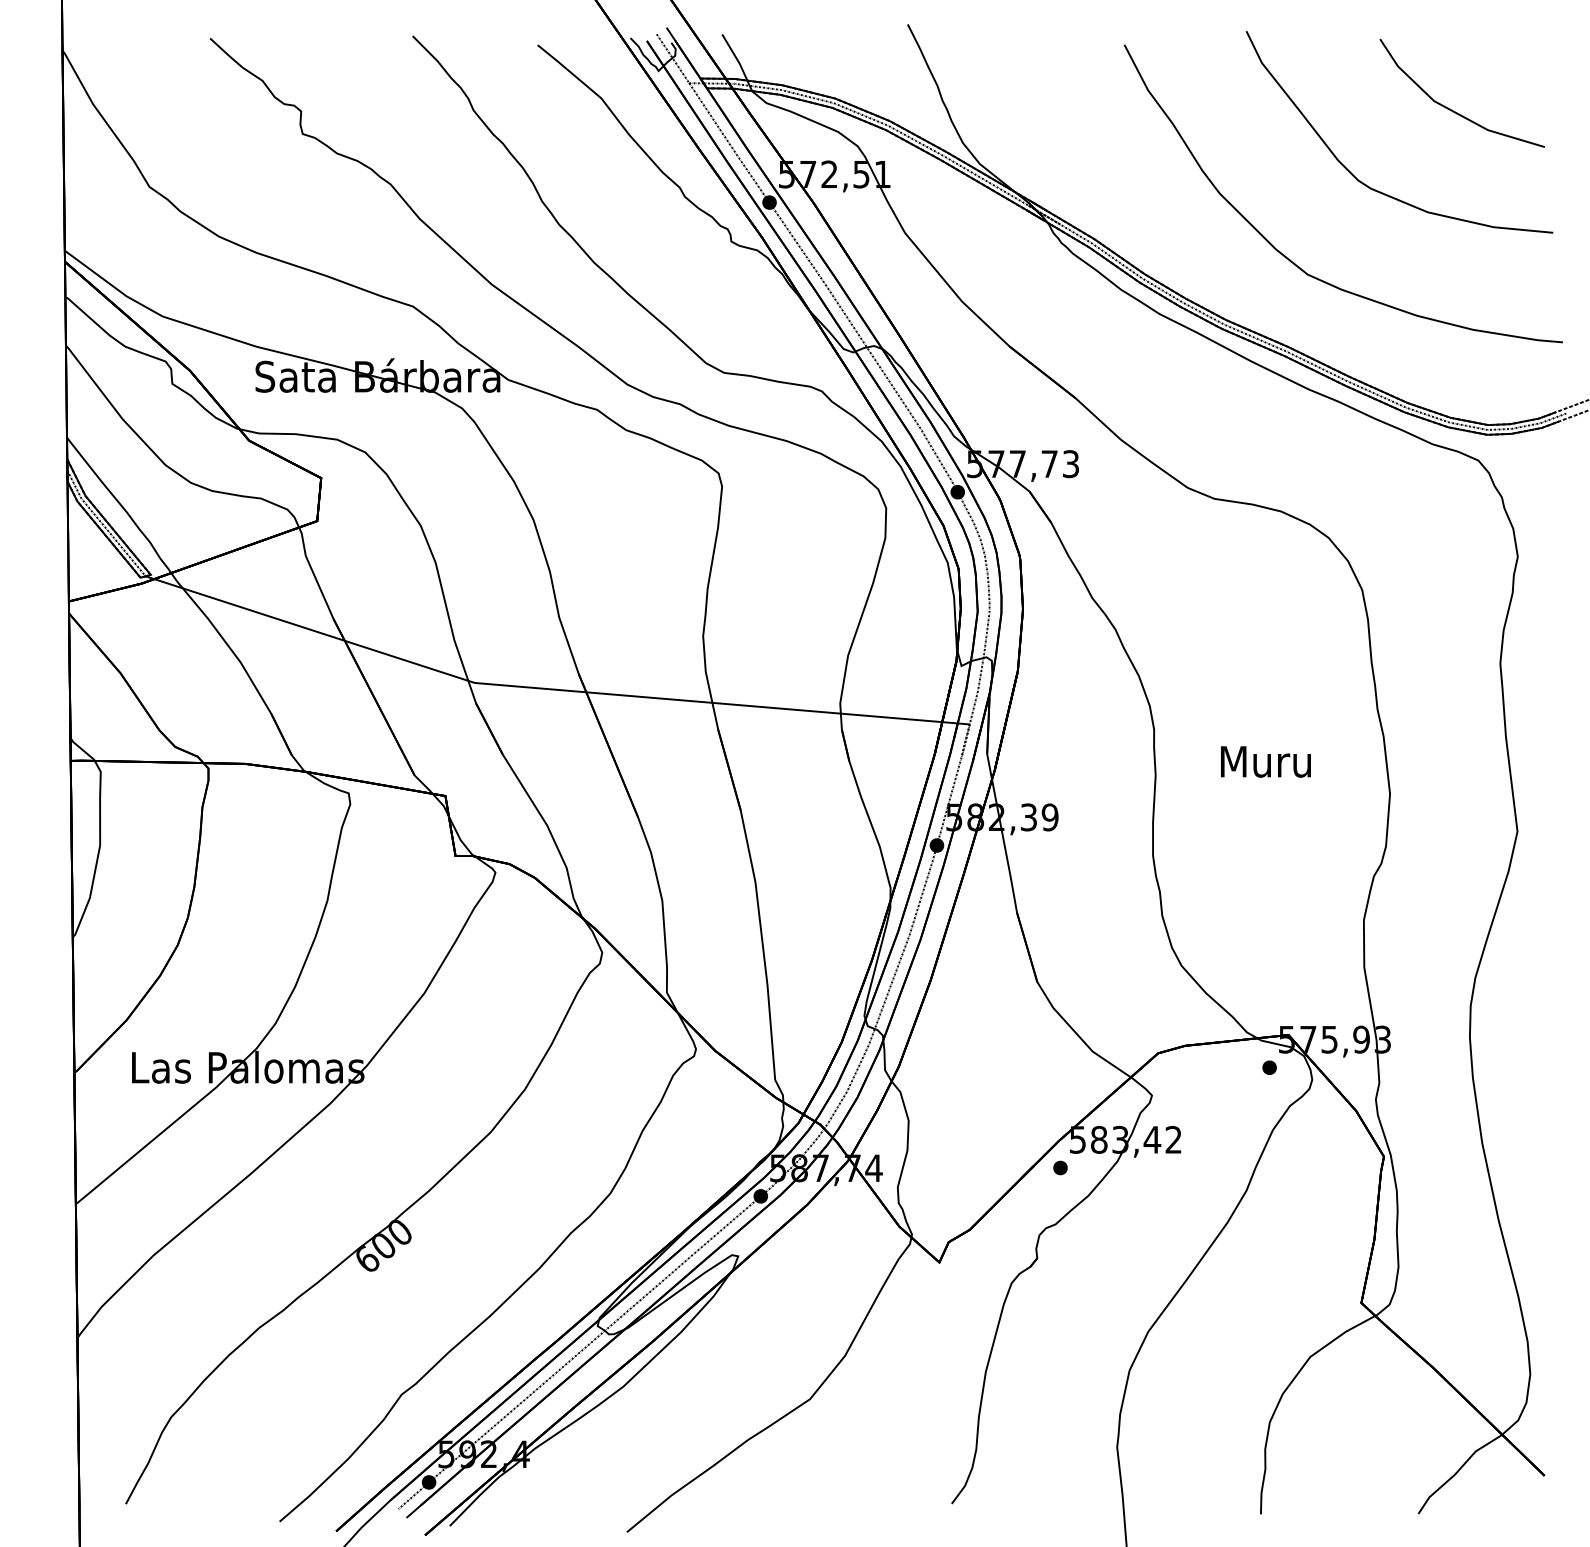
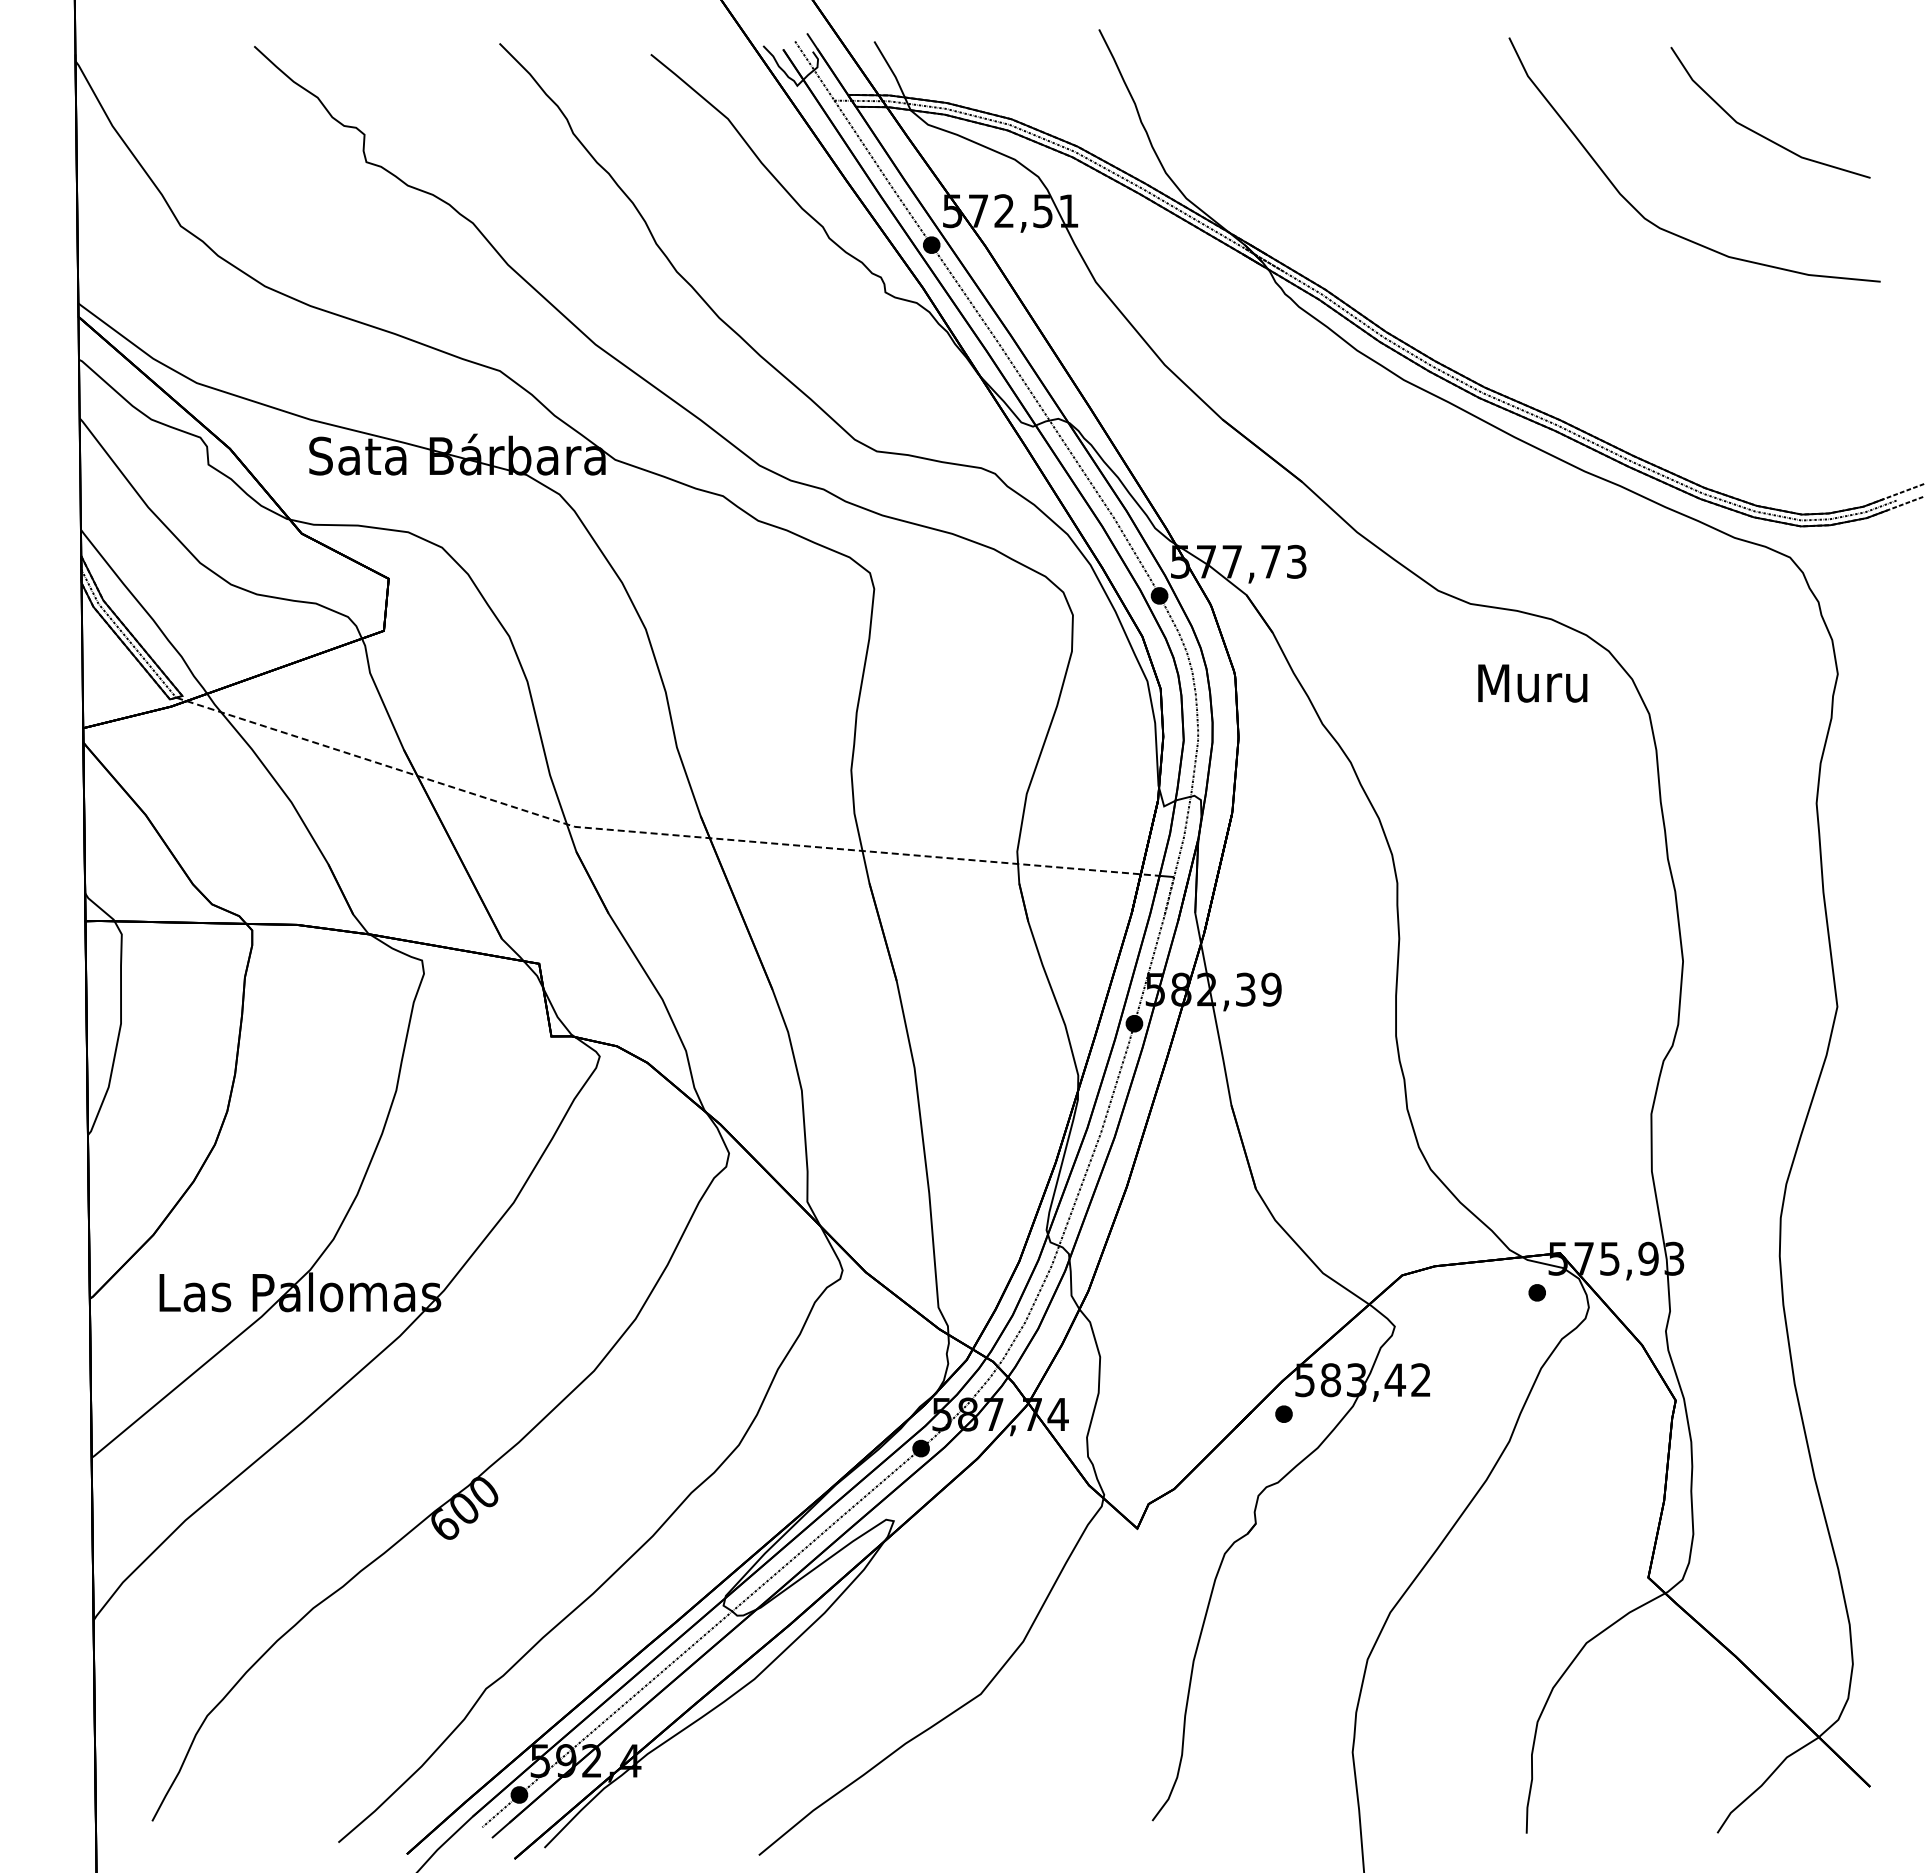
curve: (1288, 258) -> (1560, 312), removed
line: (543, 688) -> (658, 833), solid -> dashed
text: (1265, 761) -> (1532, 683), moved

